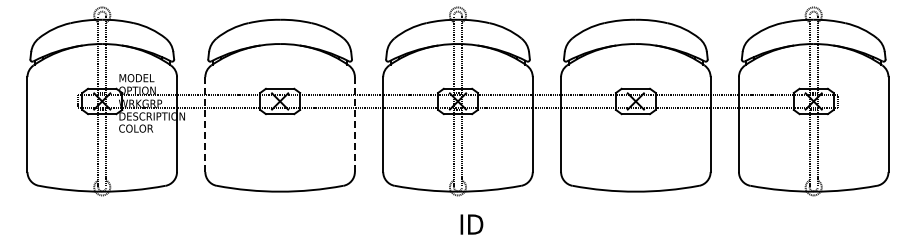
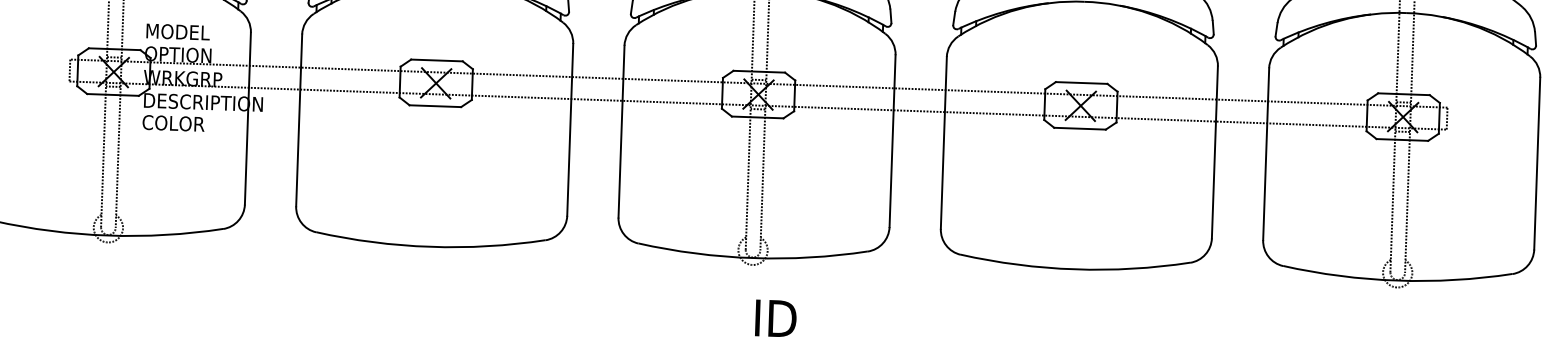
line: (354, 124) -> (569, 129), dashed -> solid
line: (205, 125) -> (299, 122), dashed -> solid

